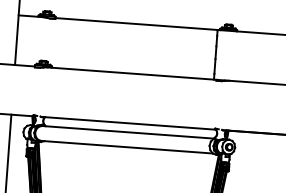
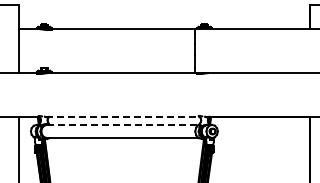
line: (129, 122) -> (123, 116), solid -> dashed
line: (127, 131) -> (122, 124), solid -> dashed

